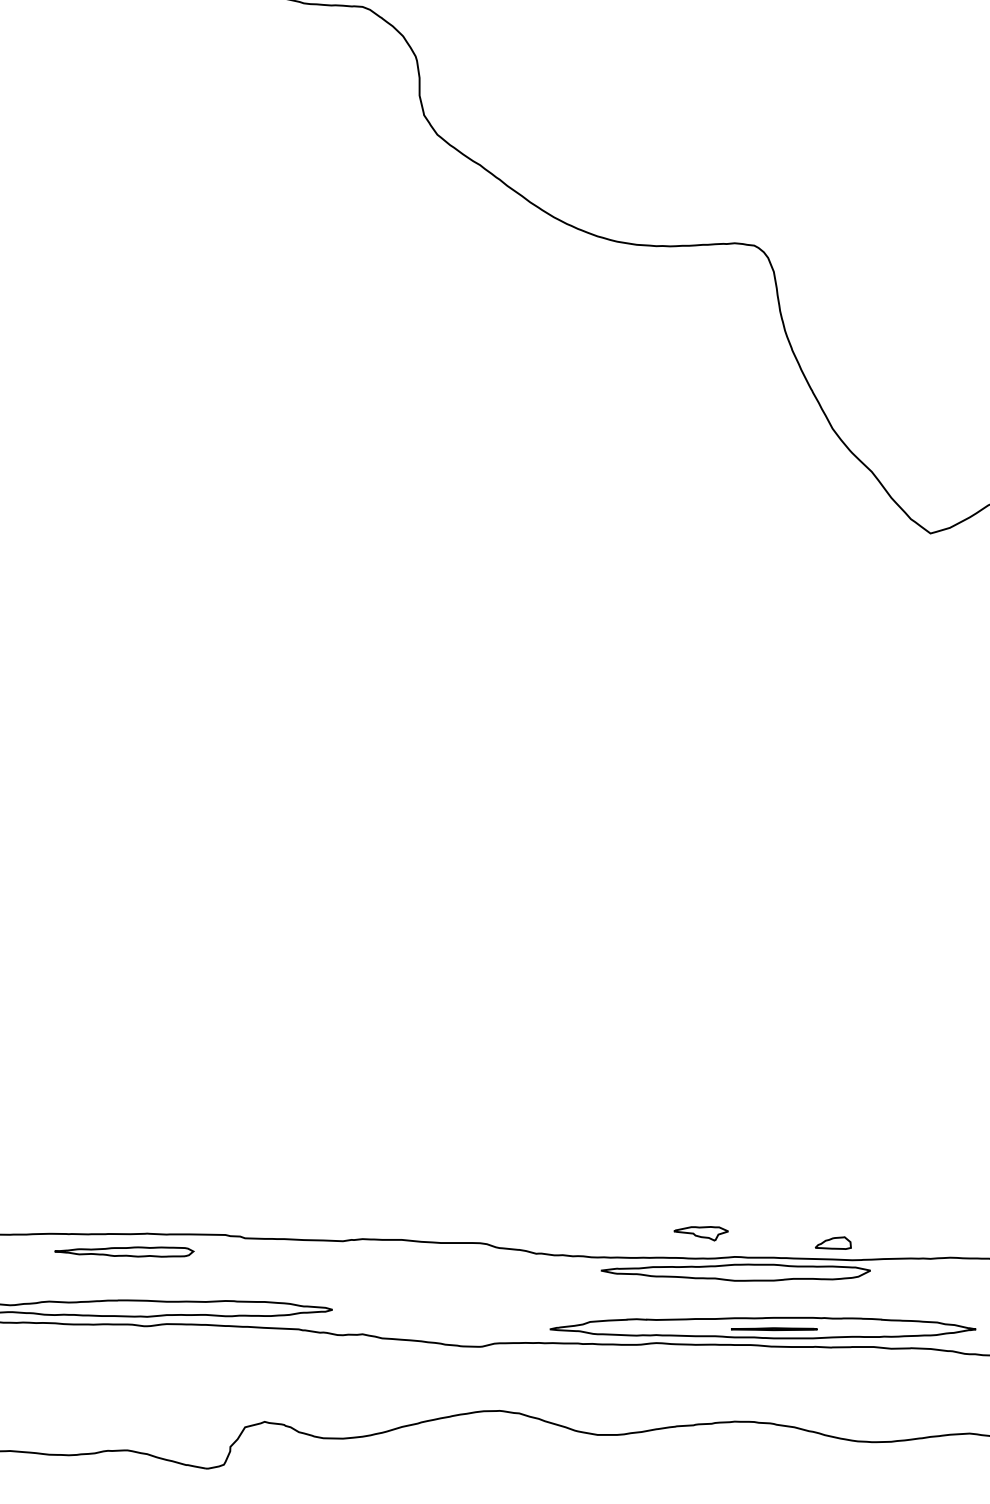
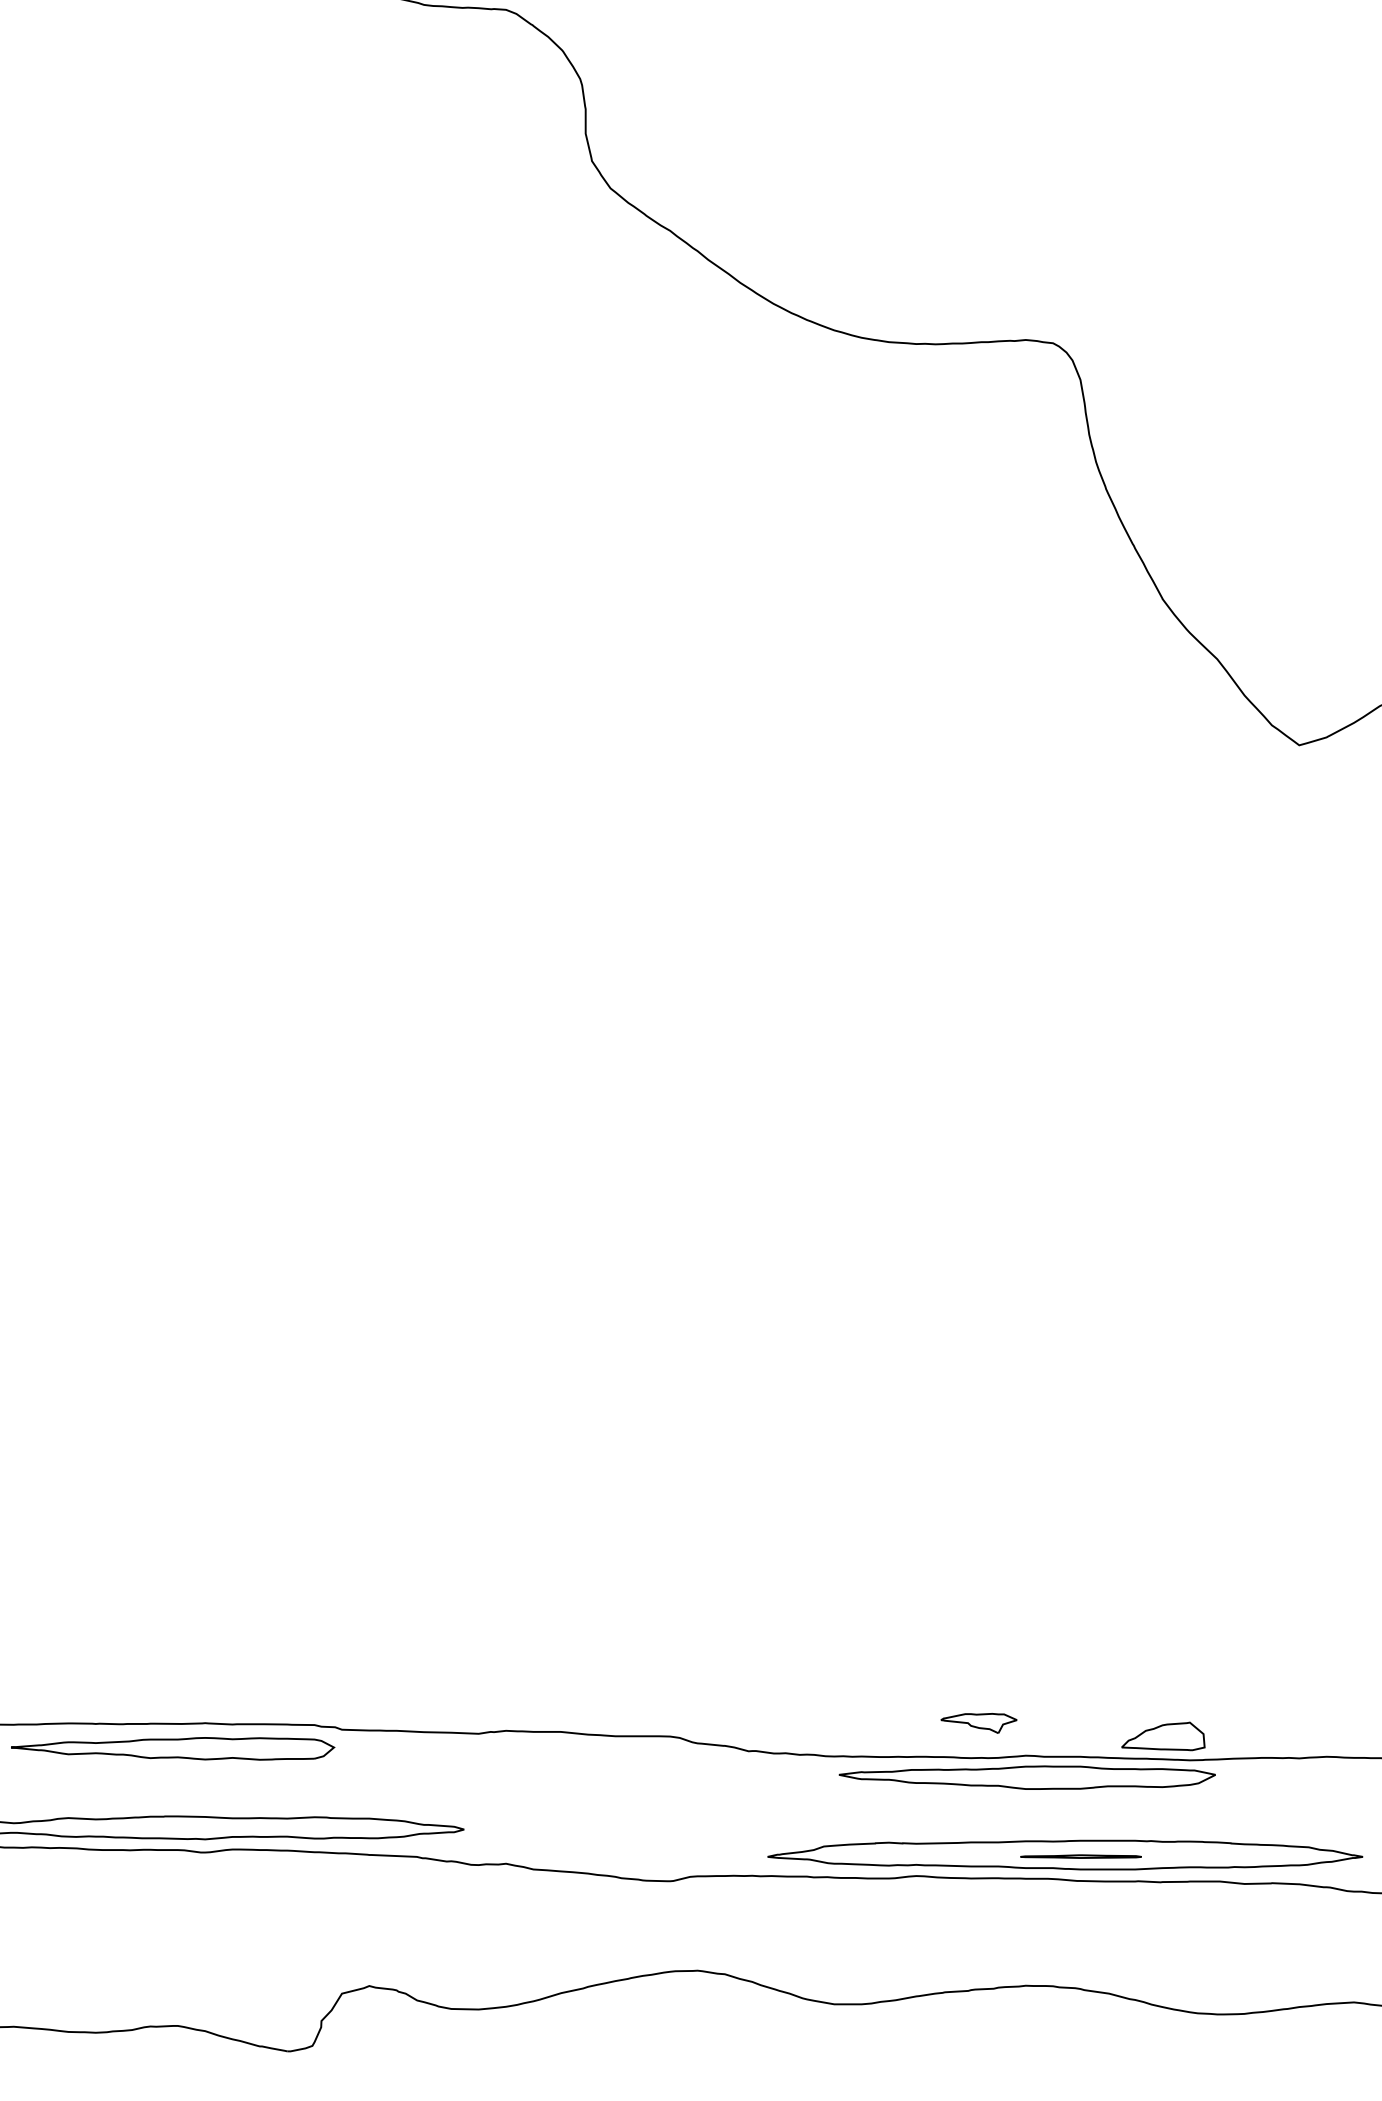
part: (833, 1243) -> (1163, 1736), size x1.67
part: (124, 1251) -> (173, 1748), size x1.67

